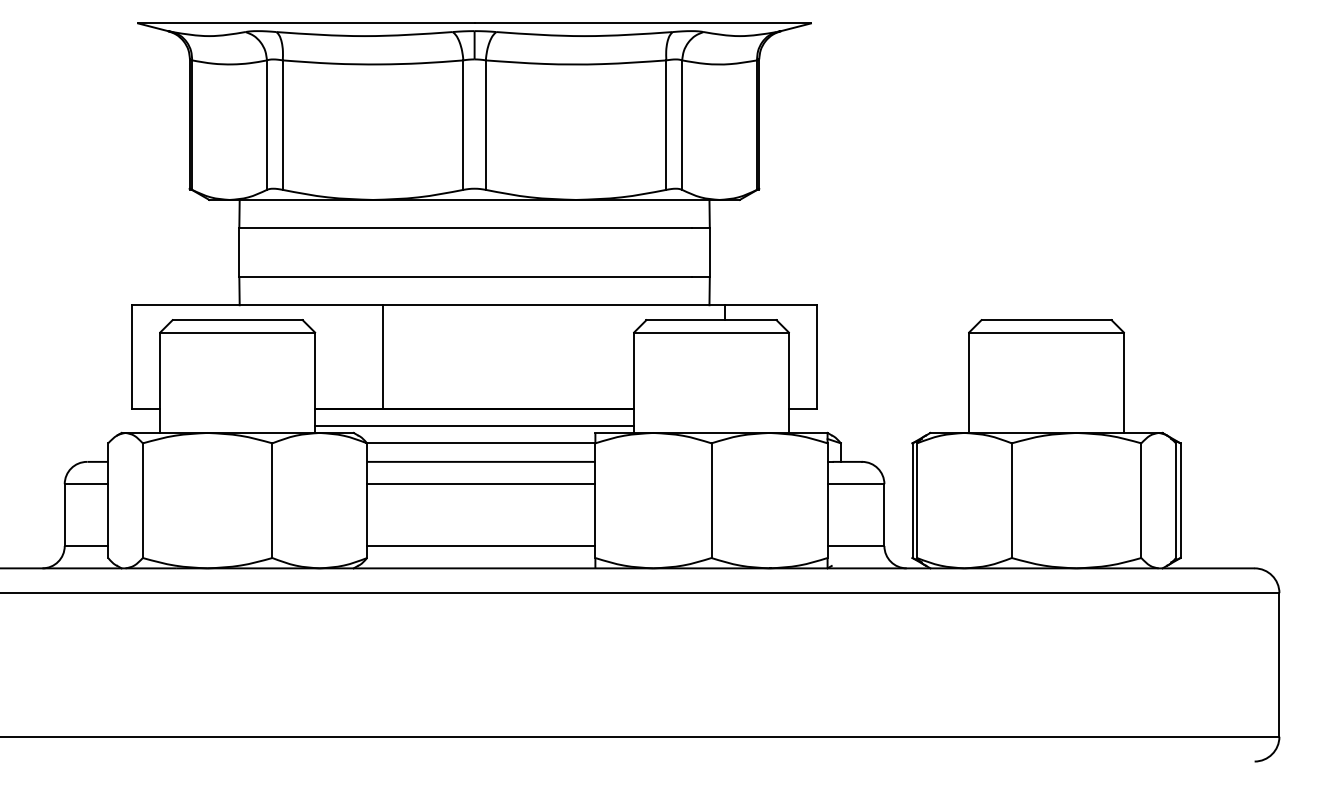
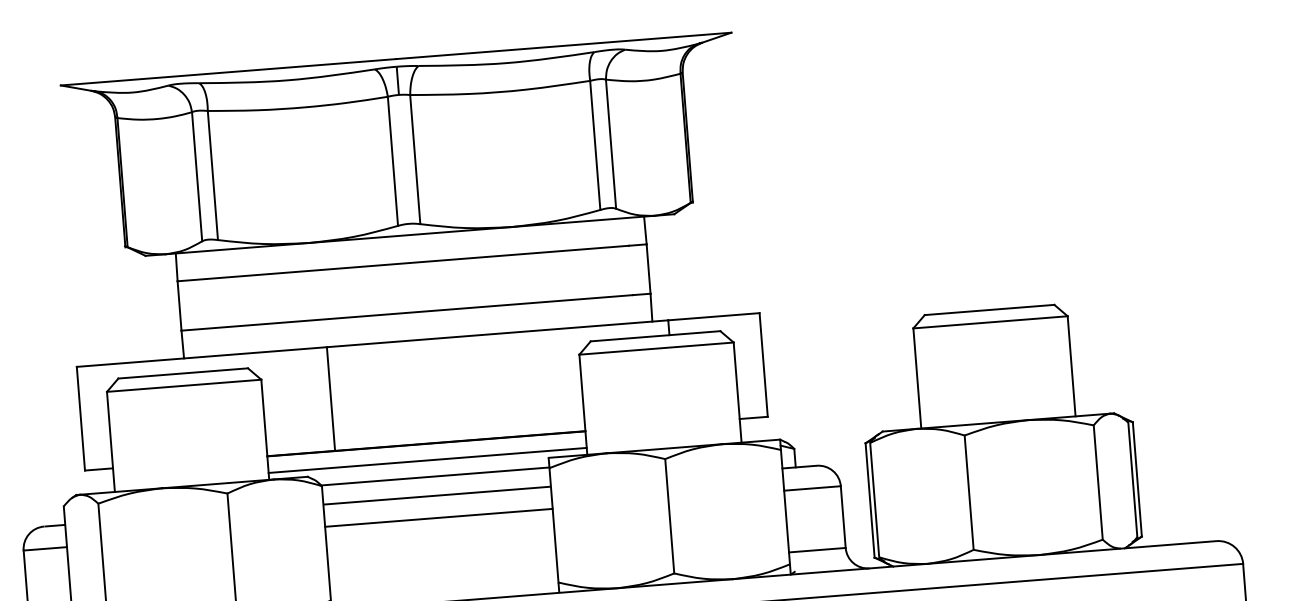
line: (481, 546) -> (444, 579), removed

